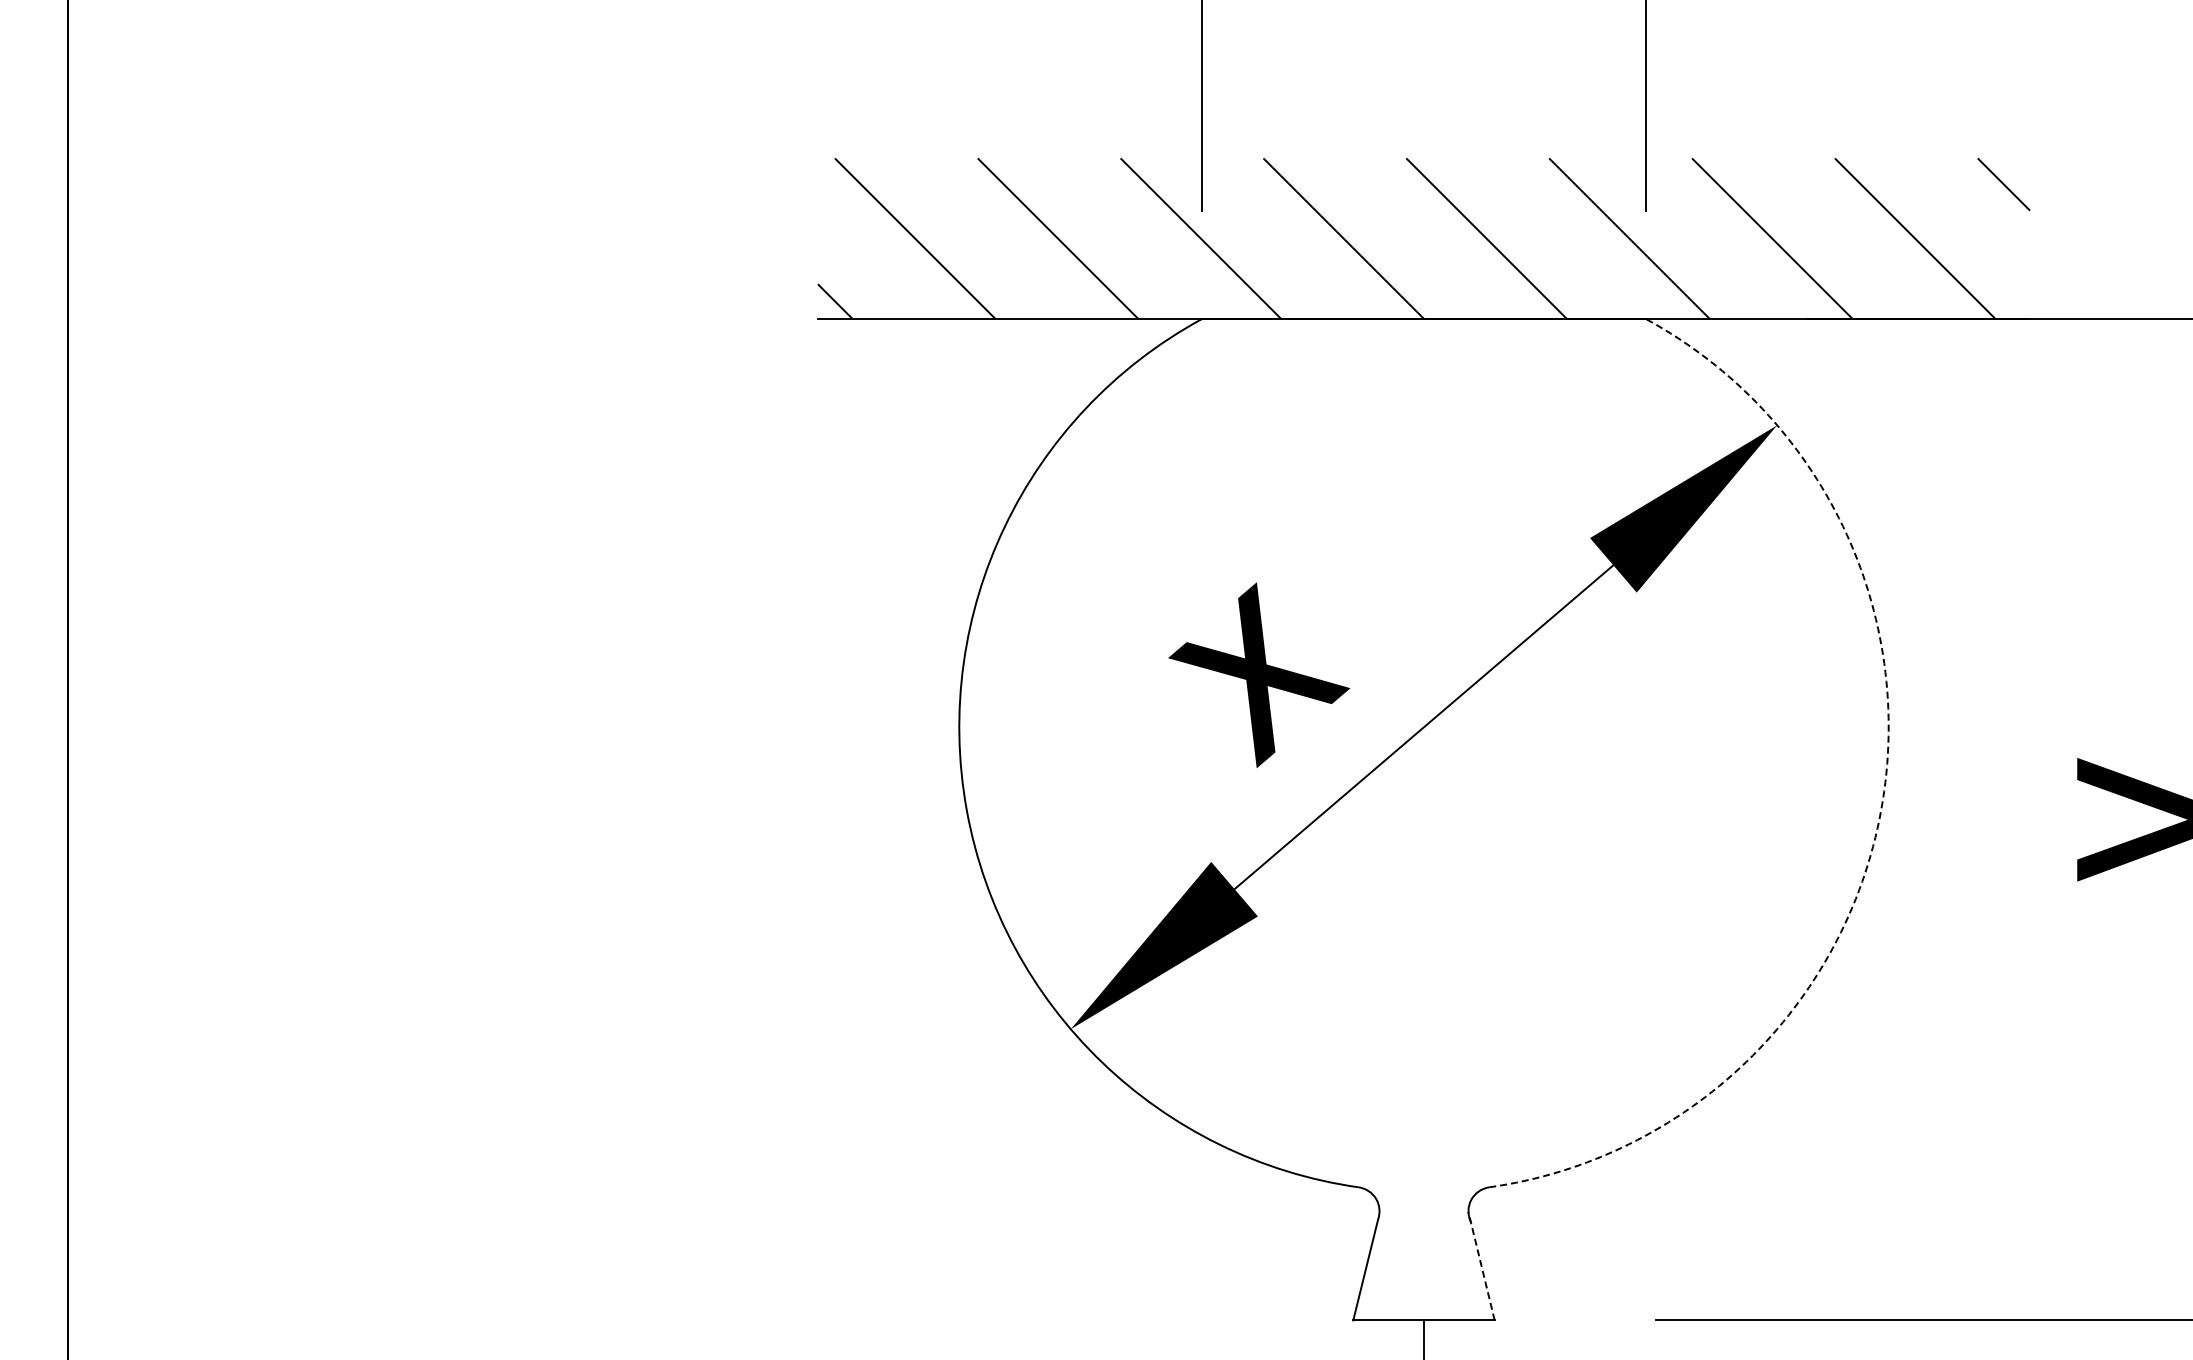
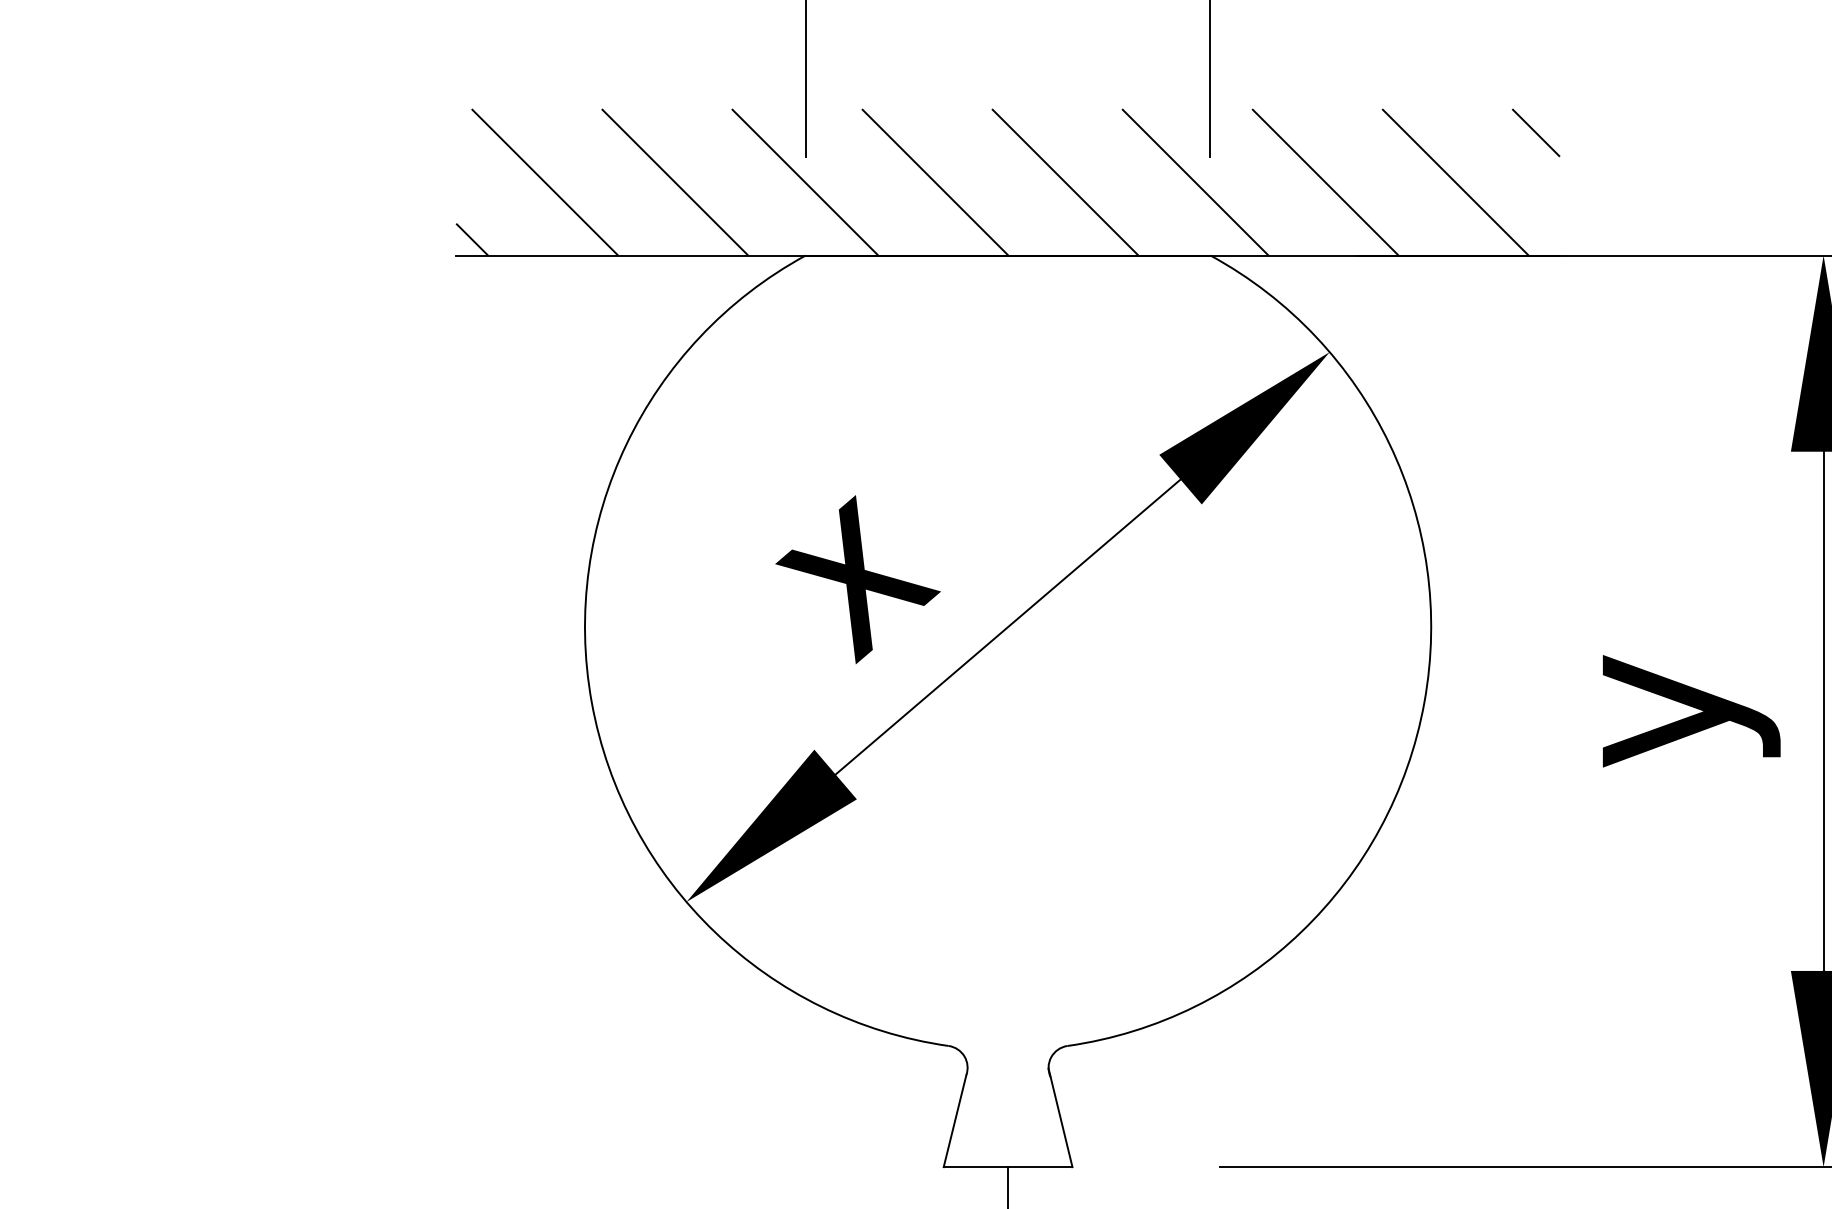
arc: (1881, 809) -> (1424, 701), dashed -> solid
line: (1481, 1266) -> (1060, 1118), dashed -> solid

